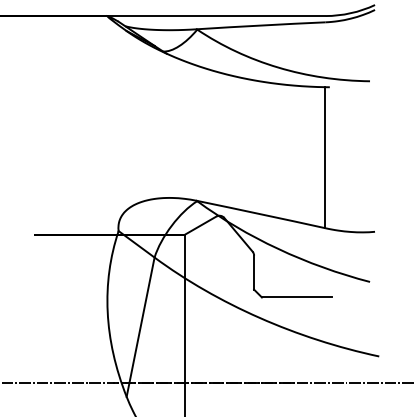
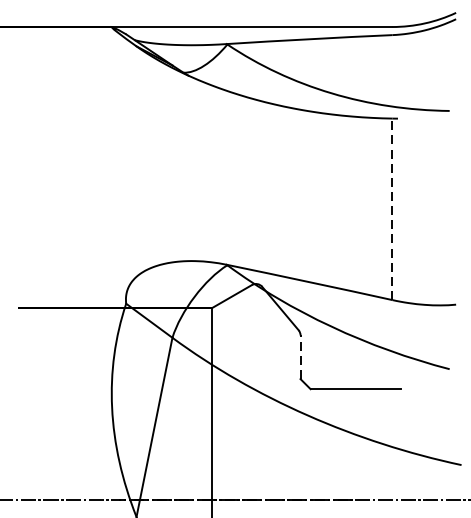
line: (325, 157) -> (392, 209), solid -> dashed
line: (254, 272) -> (301, 357), solid -> dashed

